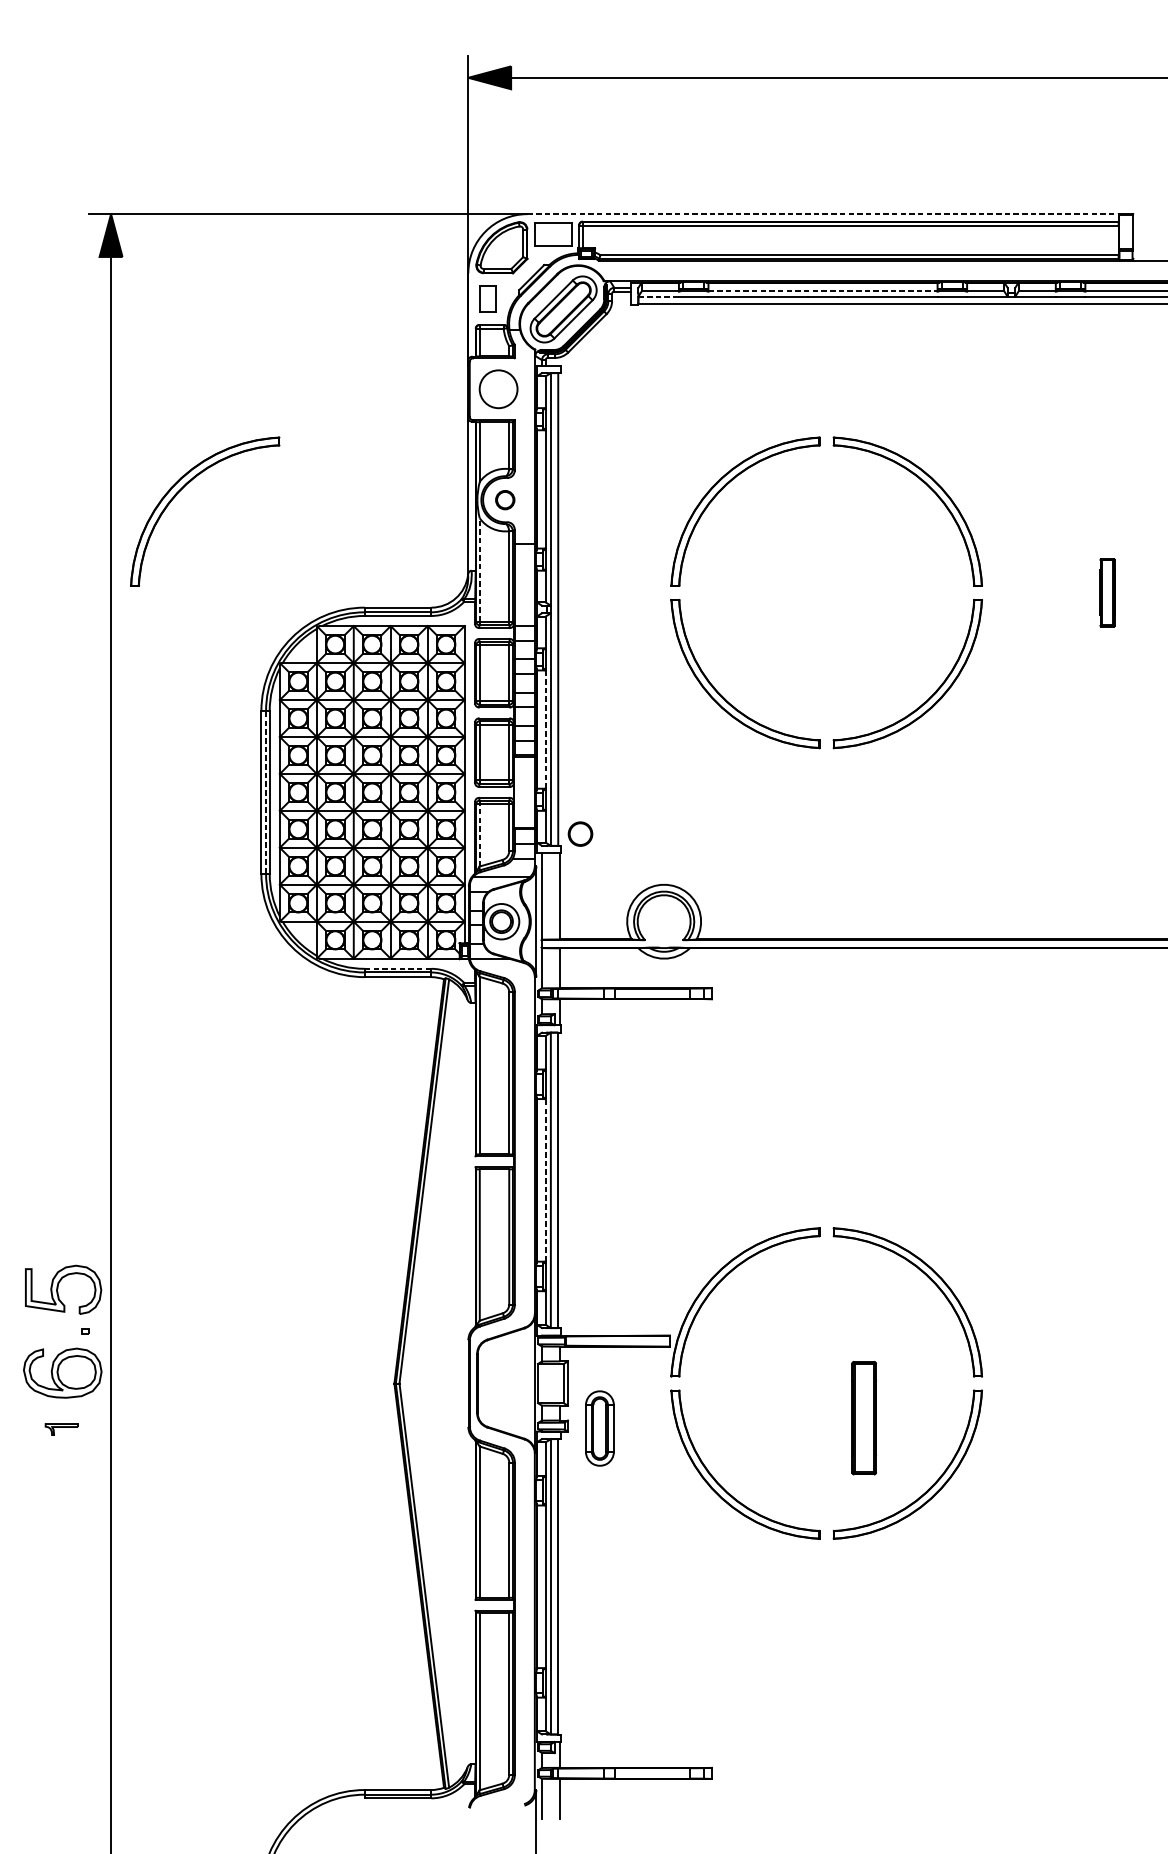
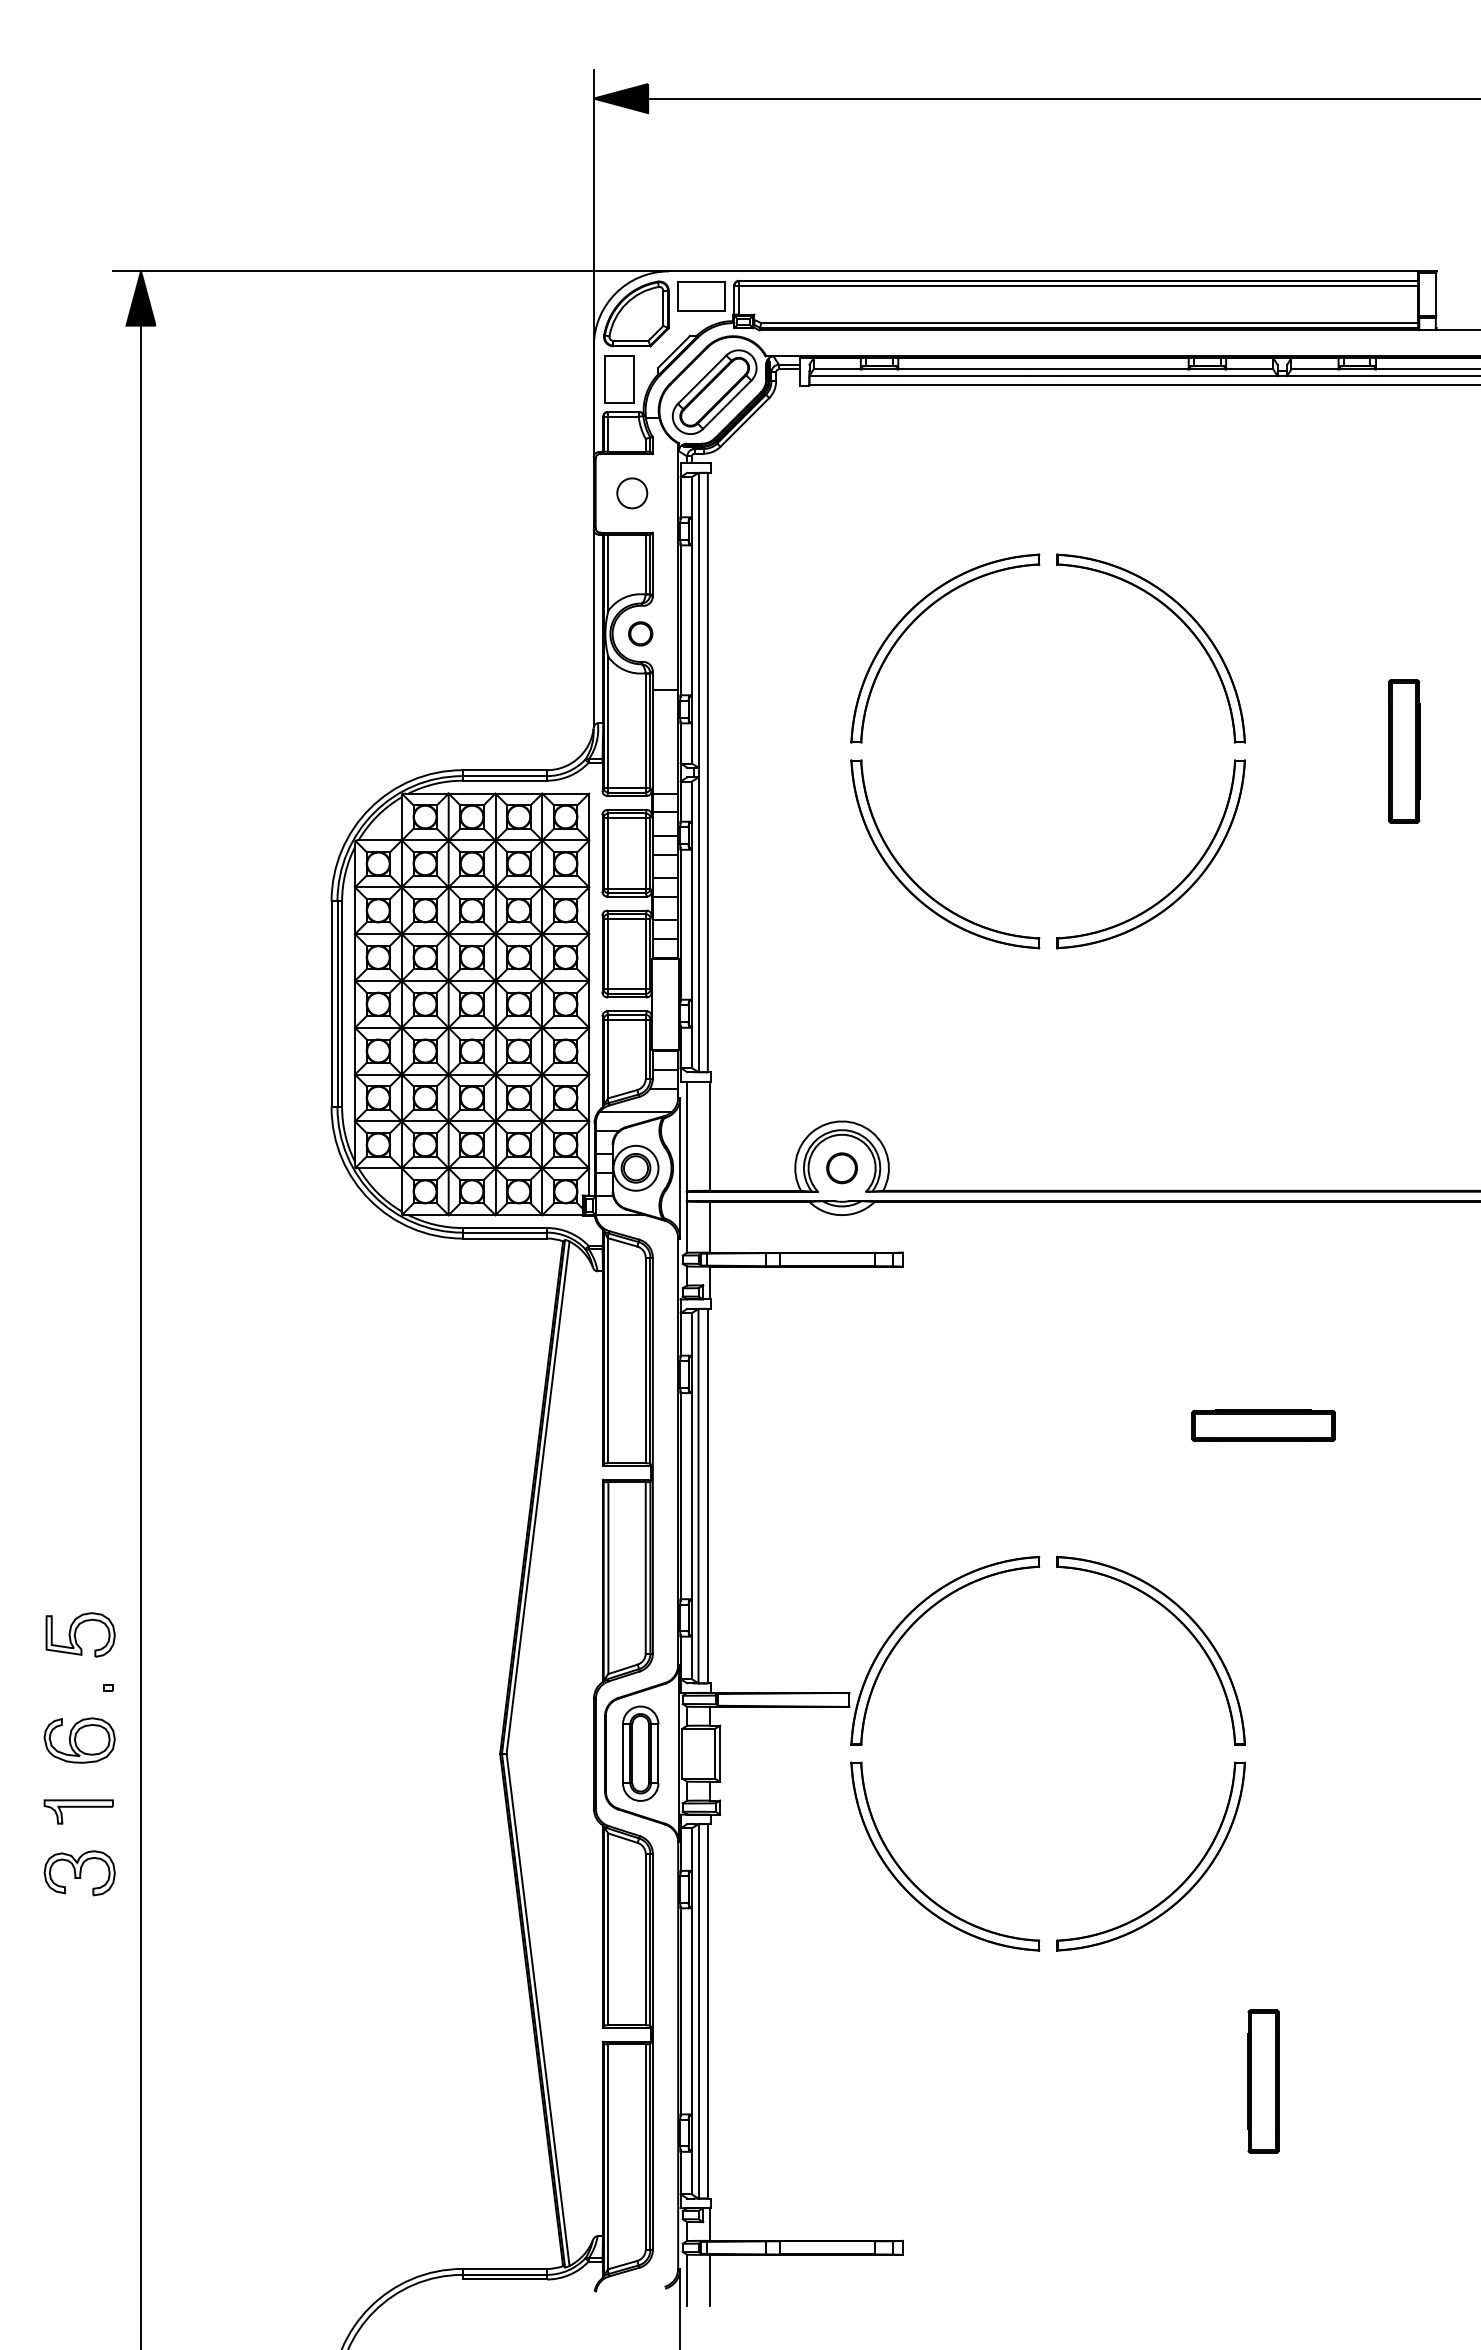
line: (823, 214) -> (1043, 271), dashed -> solid
line: (823, 291) -> (1043, 369), dashed -> solid
line: (658, 297) -> (835, 376), dashed -> solid
part: (488, 299) -> (619, 379), size x1.43
circle: (498, 389) -> (632, 493), size x0.62
part: (183, 488) -> (232, 619), removed
line: (479, 569) -> (608, 721), dashed -> solid
part: (1107, 592) -> (1404, 751), size x1.67
line: (545, 729) -> (691, 924), dashed -> solid
line: (266, 791) -> (337, 1003), dashed -> solid
part: (580, 834) -> (841, 1168), moved
line: (479, 835) -> (608, 1058), dashed -> solid
line: (398, 969) -> (505, 1228), dashed -> solid
part: (996, 1124) -> (1263, 1425), added
line: (545, 1179) -> (691, 1495), dashed -> solid
part: (63, 1289) -> (80, 1634), size x0.71
part: (62, 1373) -> (79, 1740), size x0.71
part: (864, 1418) -> (1263, 2081), moved
part: (599, 1428) -> (640, 1753), moved
part: (61, 1429) -> (78, 1811), size x1.67
part: (62, 1478) -> (79, 1873), added

